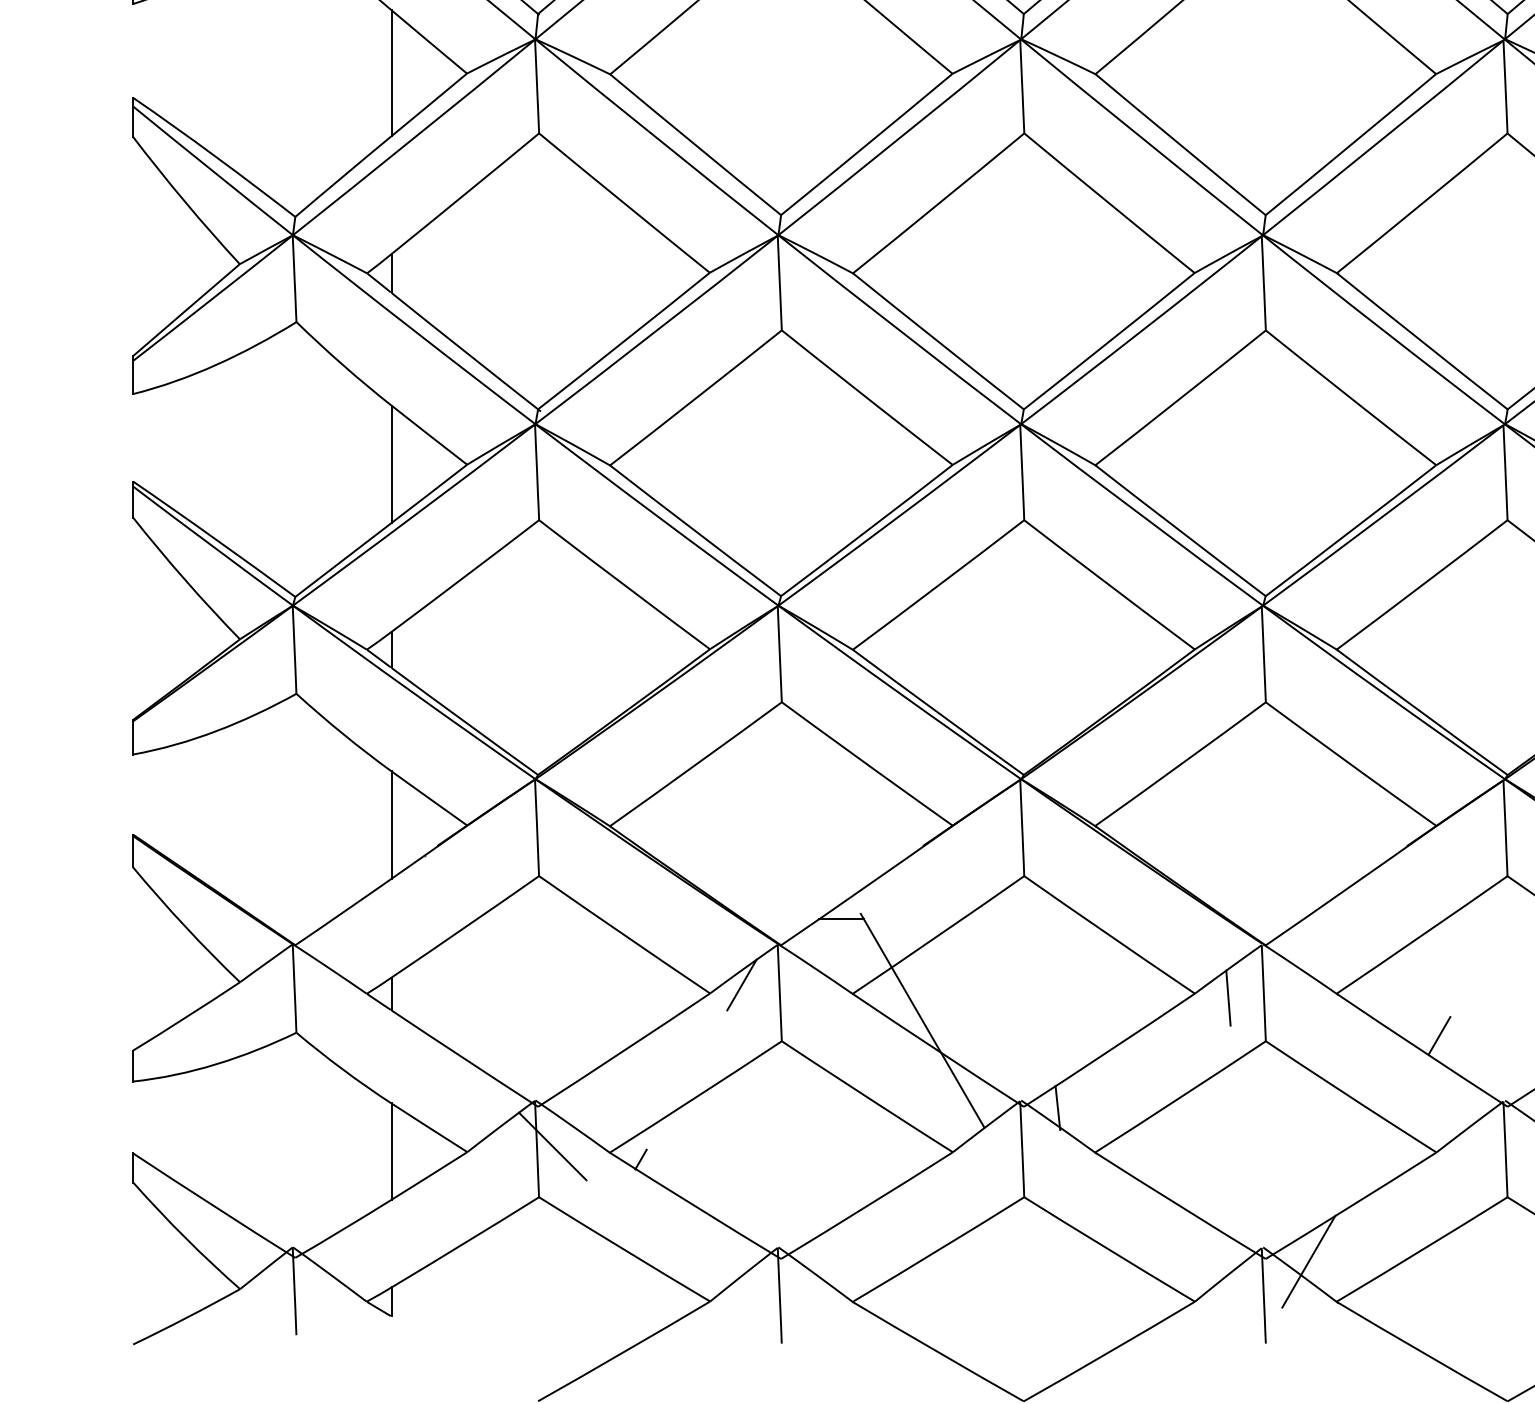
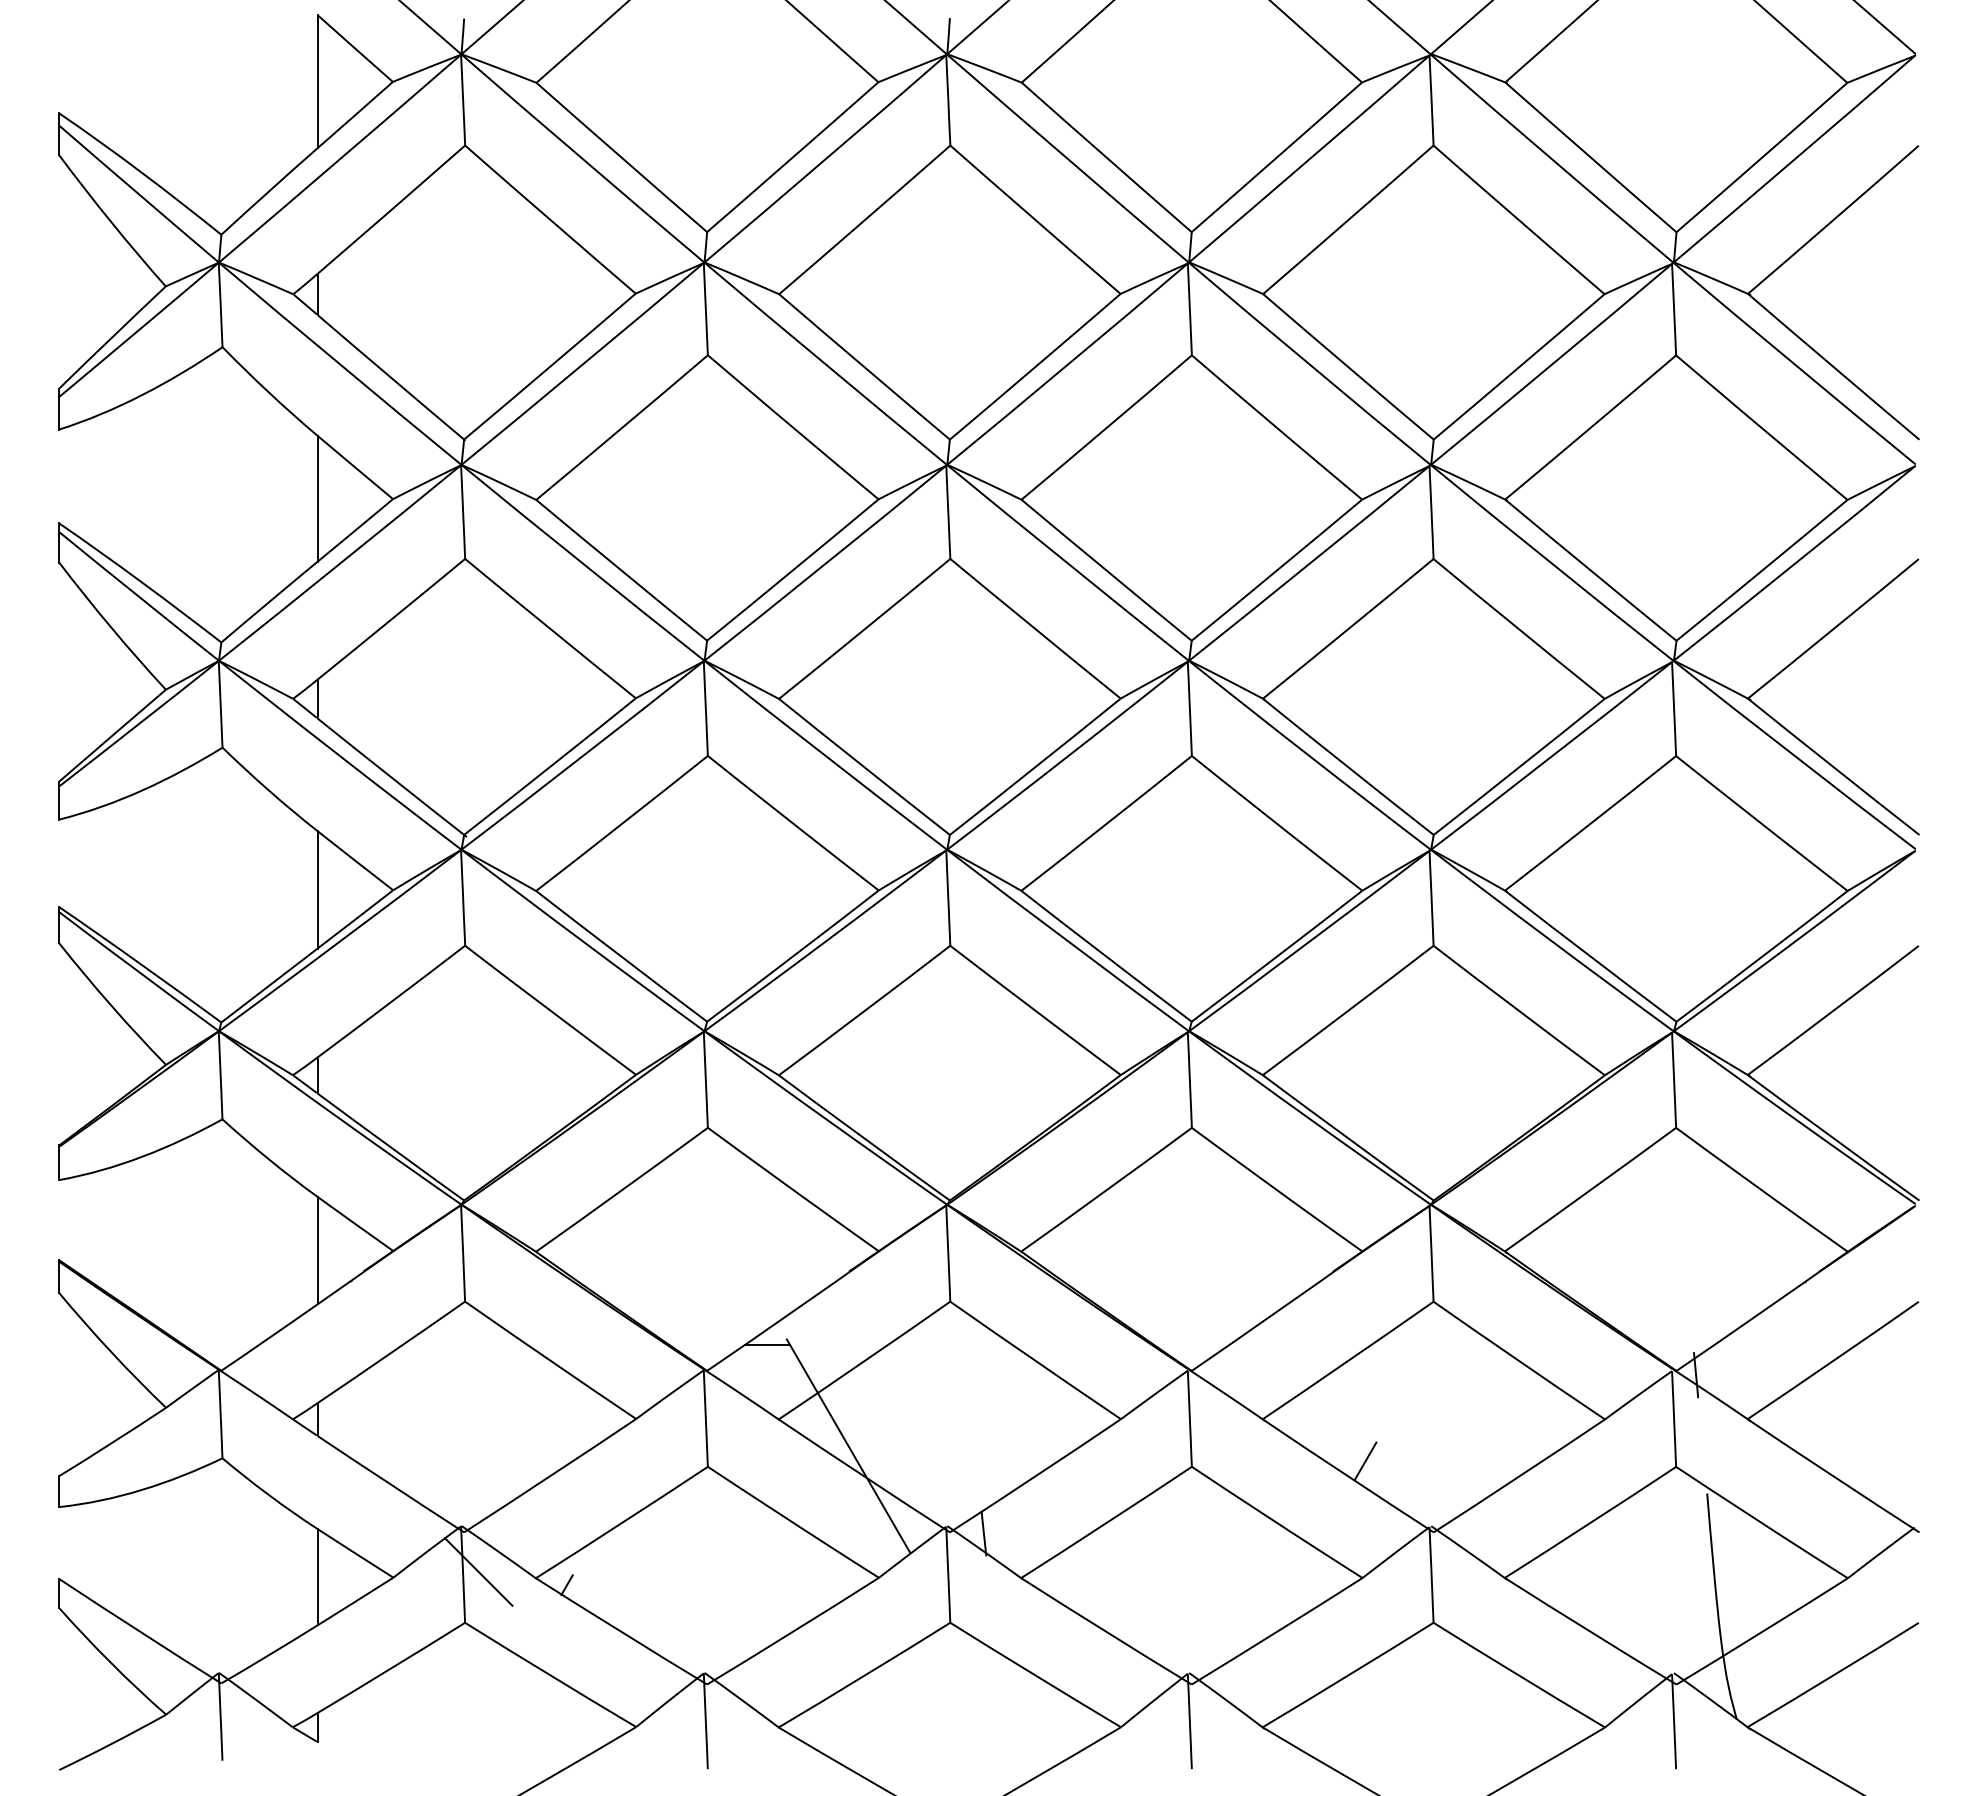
line: (741, 984) -> (667, 1410), removed
line: (1228, 997) -> (1154, 1423), removed
line: (1308, 1261) -> (1234, 1687), removed

